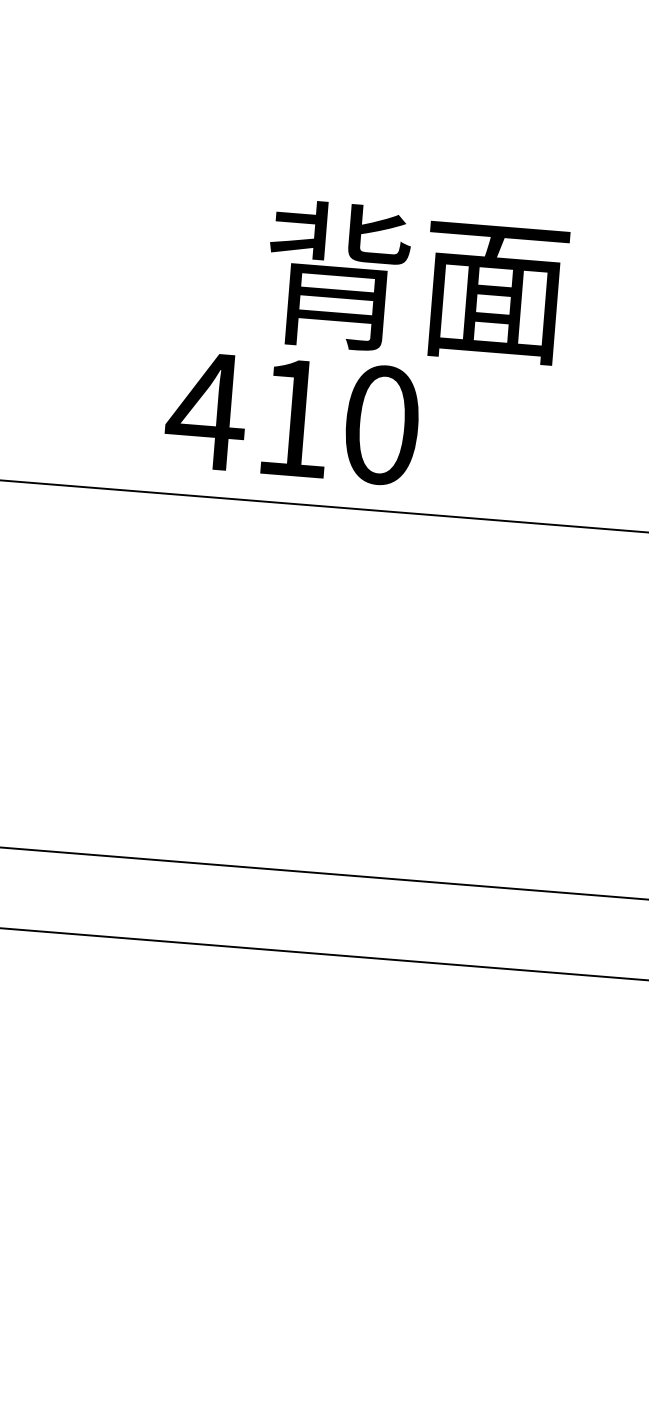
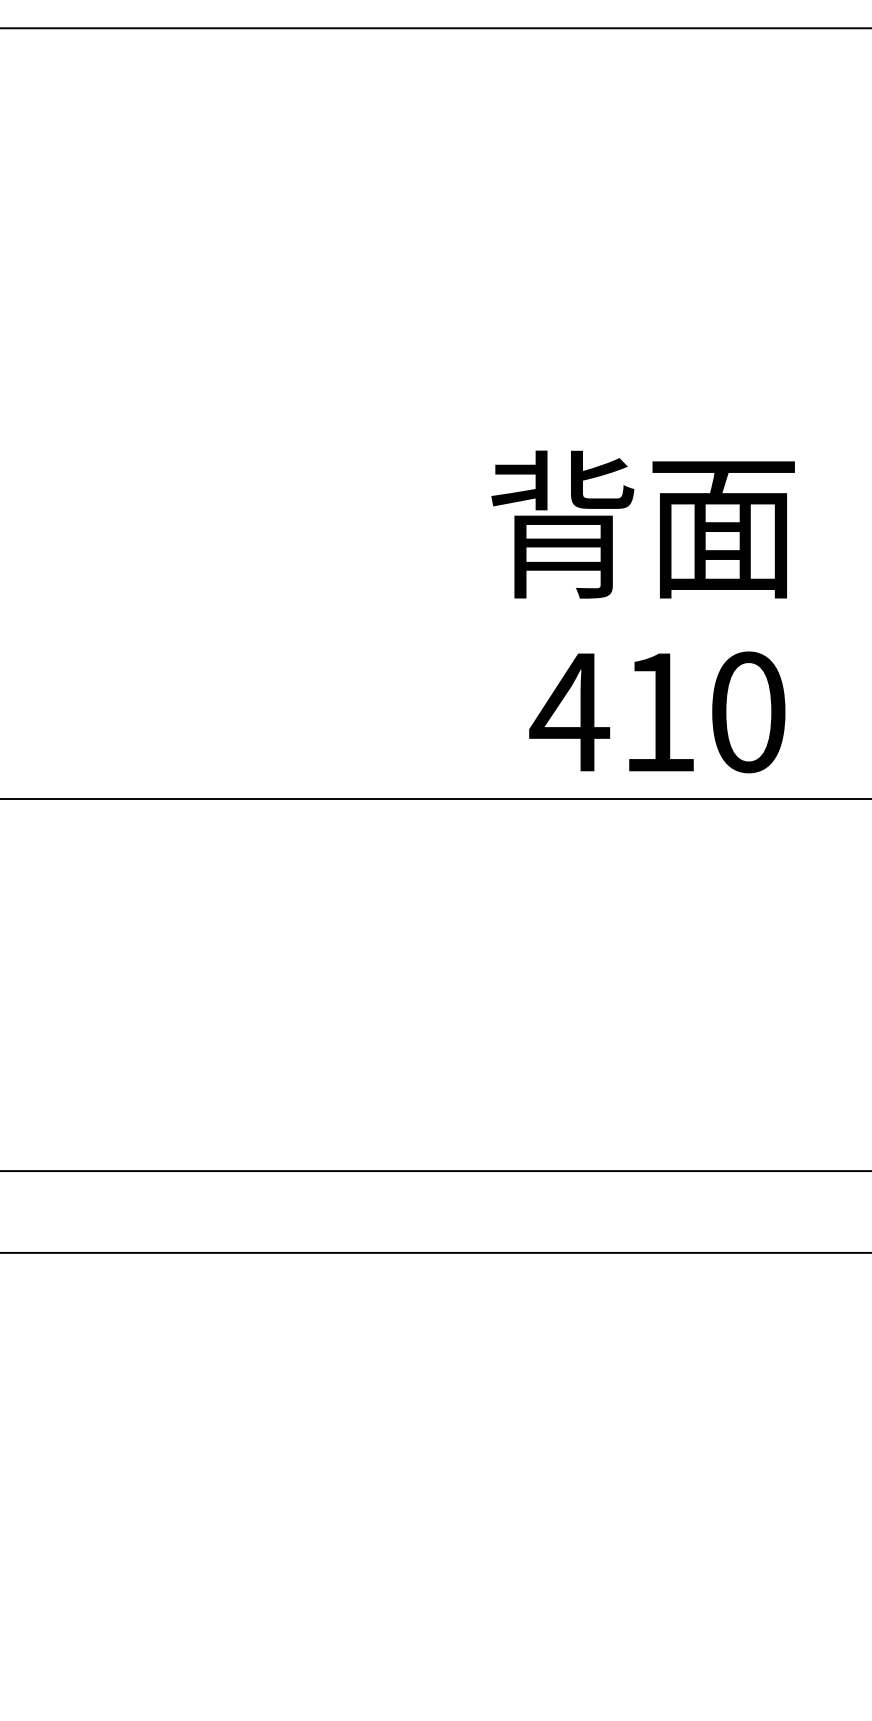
text: (416, 281) -> (642, 524), moved
text: (292, 418) -> (657, 712), moved

